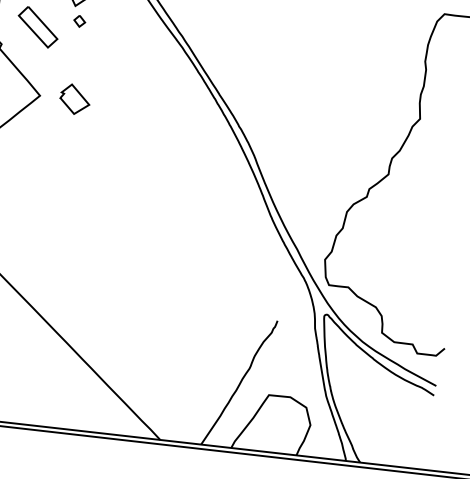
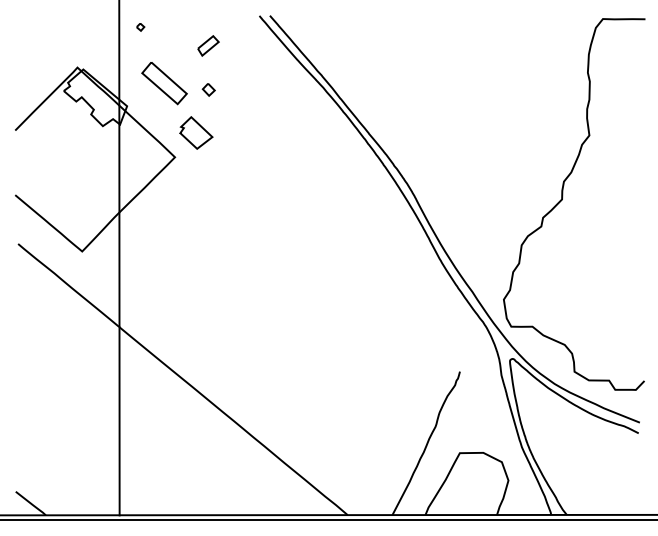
part: (79, 21) -> (208, 89), moved
part: (75, 99) -> (196, 132), moved

